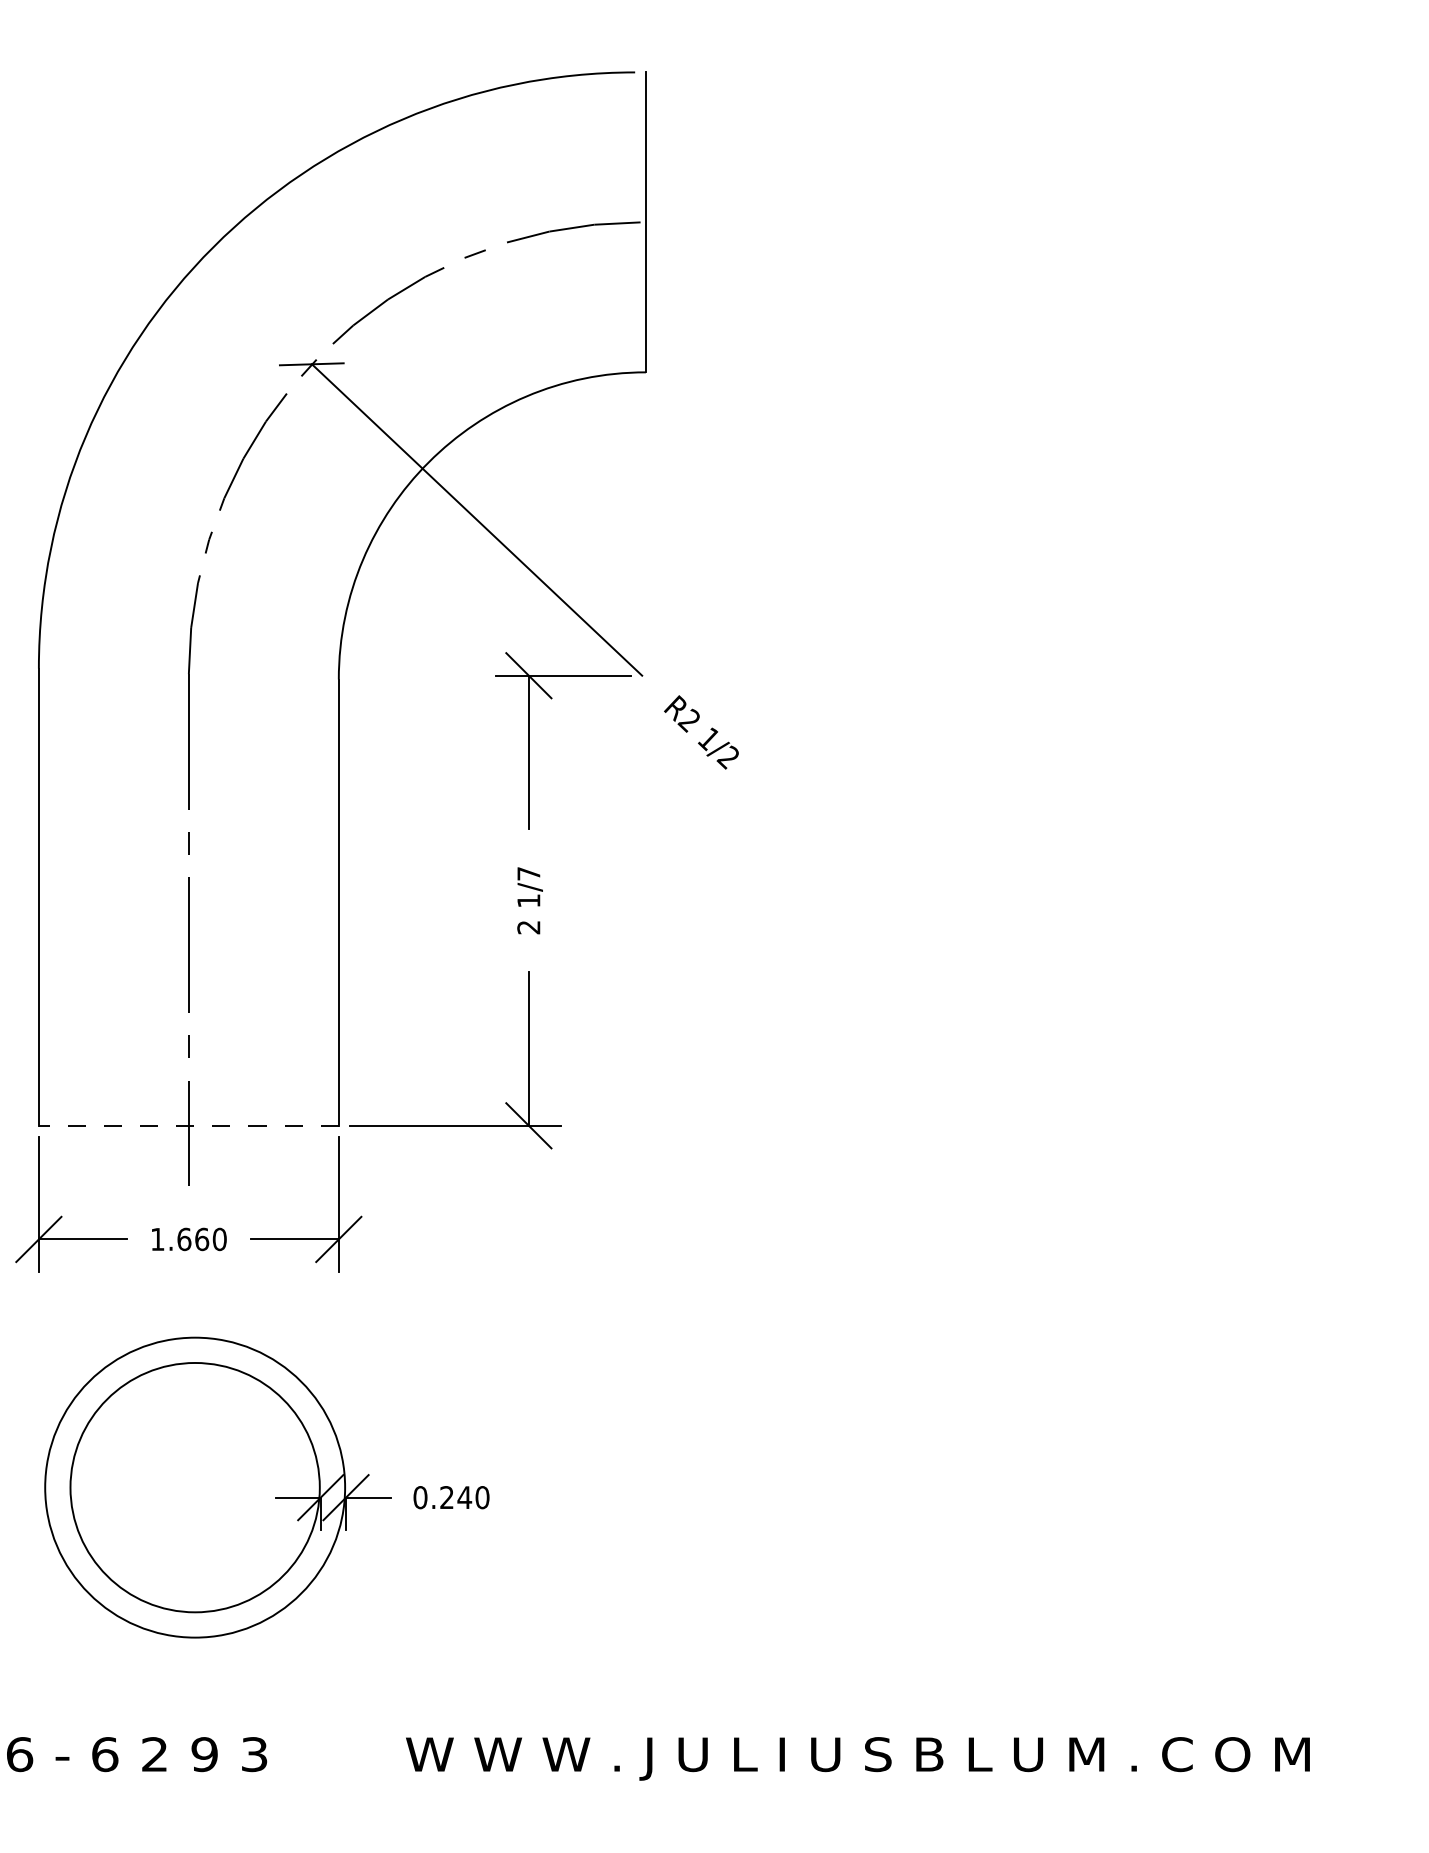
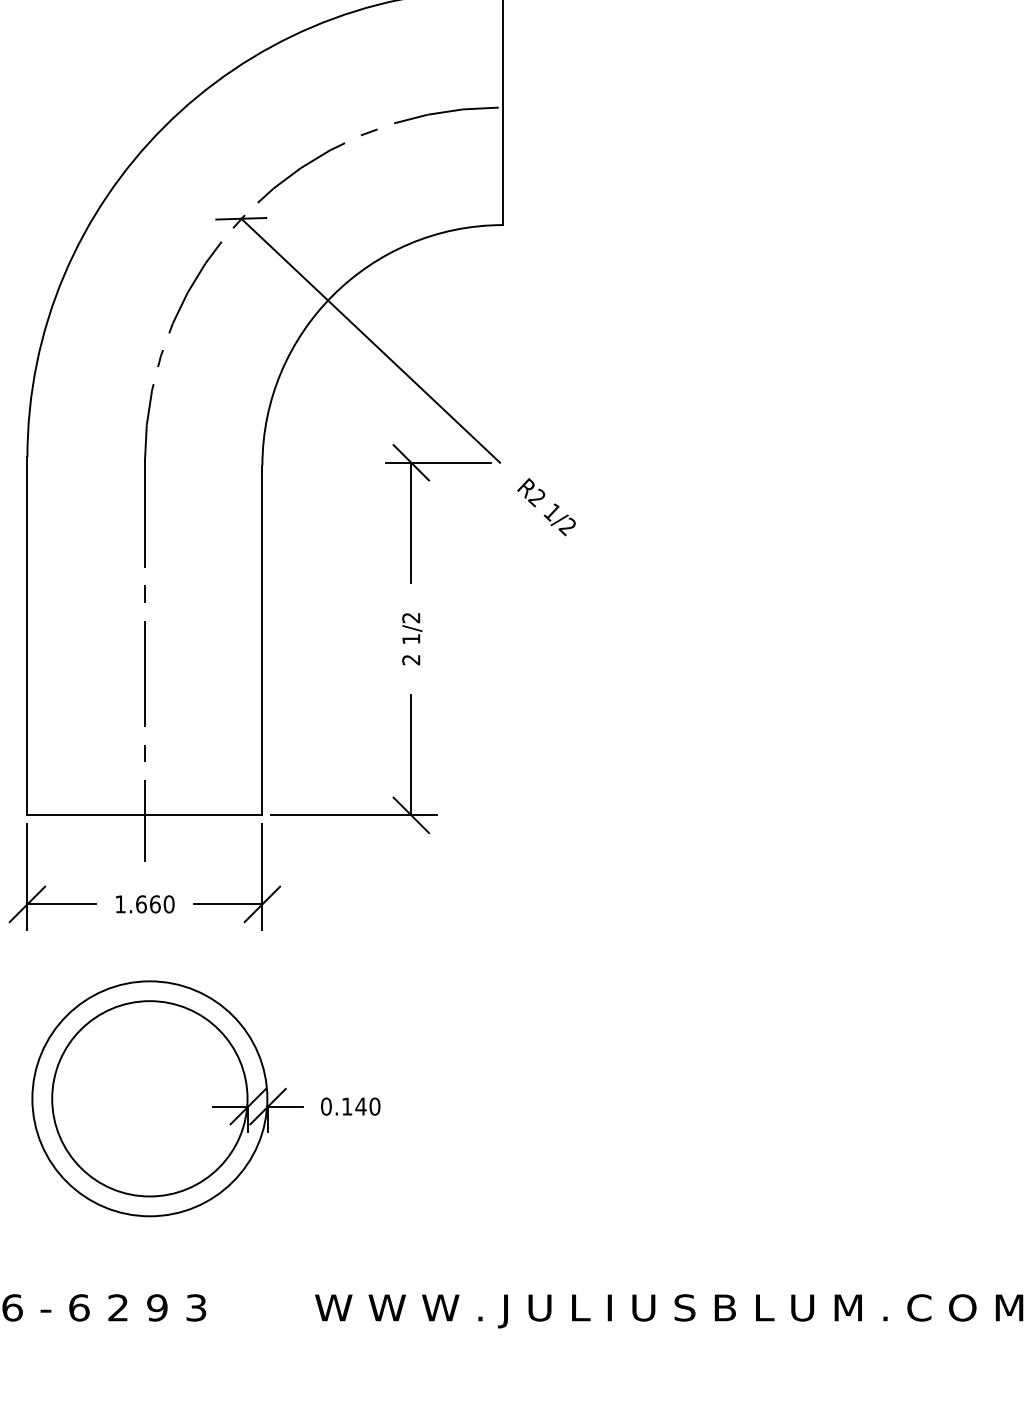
text: (528, 873) -> (411, 617), 1/7 -> 1/2
line: (188, 1125) -> (144, 815), dashed -> solid
text: (446, 1497) -> (346, 1106), 0.240 -> 0.140

